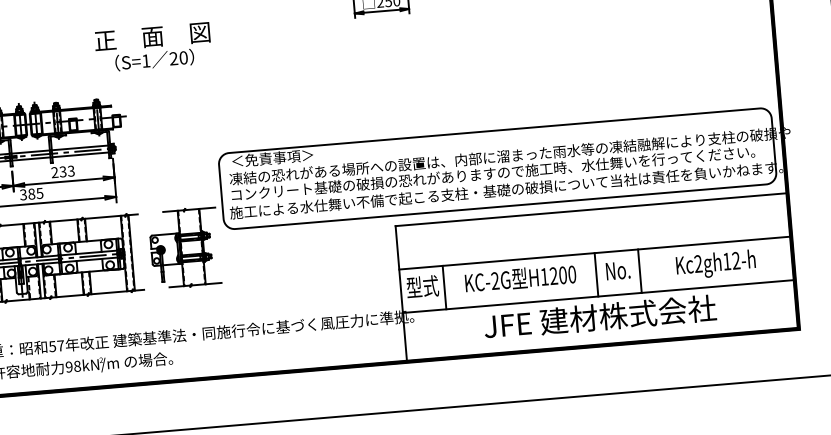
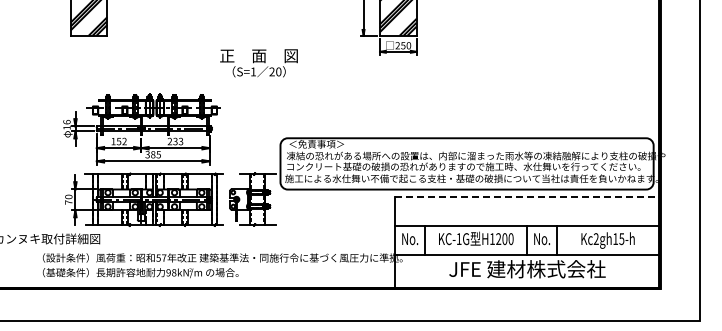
text: (152, 47) -> (258, 63), moved
line: (591, 209) -> (527, 196), solid -> dashed
text: (735, 261) -> (621, 239), Kc2gh12-h -> Kc2gh15-h
text: (494, 280) -> (458, 238), KC-2G -> KC-1G
text: (421, 286) -> (409, 238), 型式 -> No.

